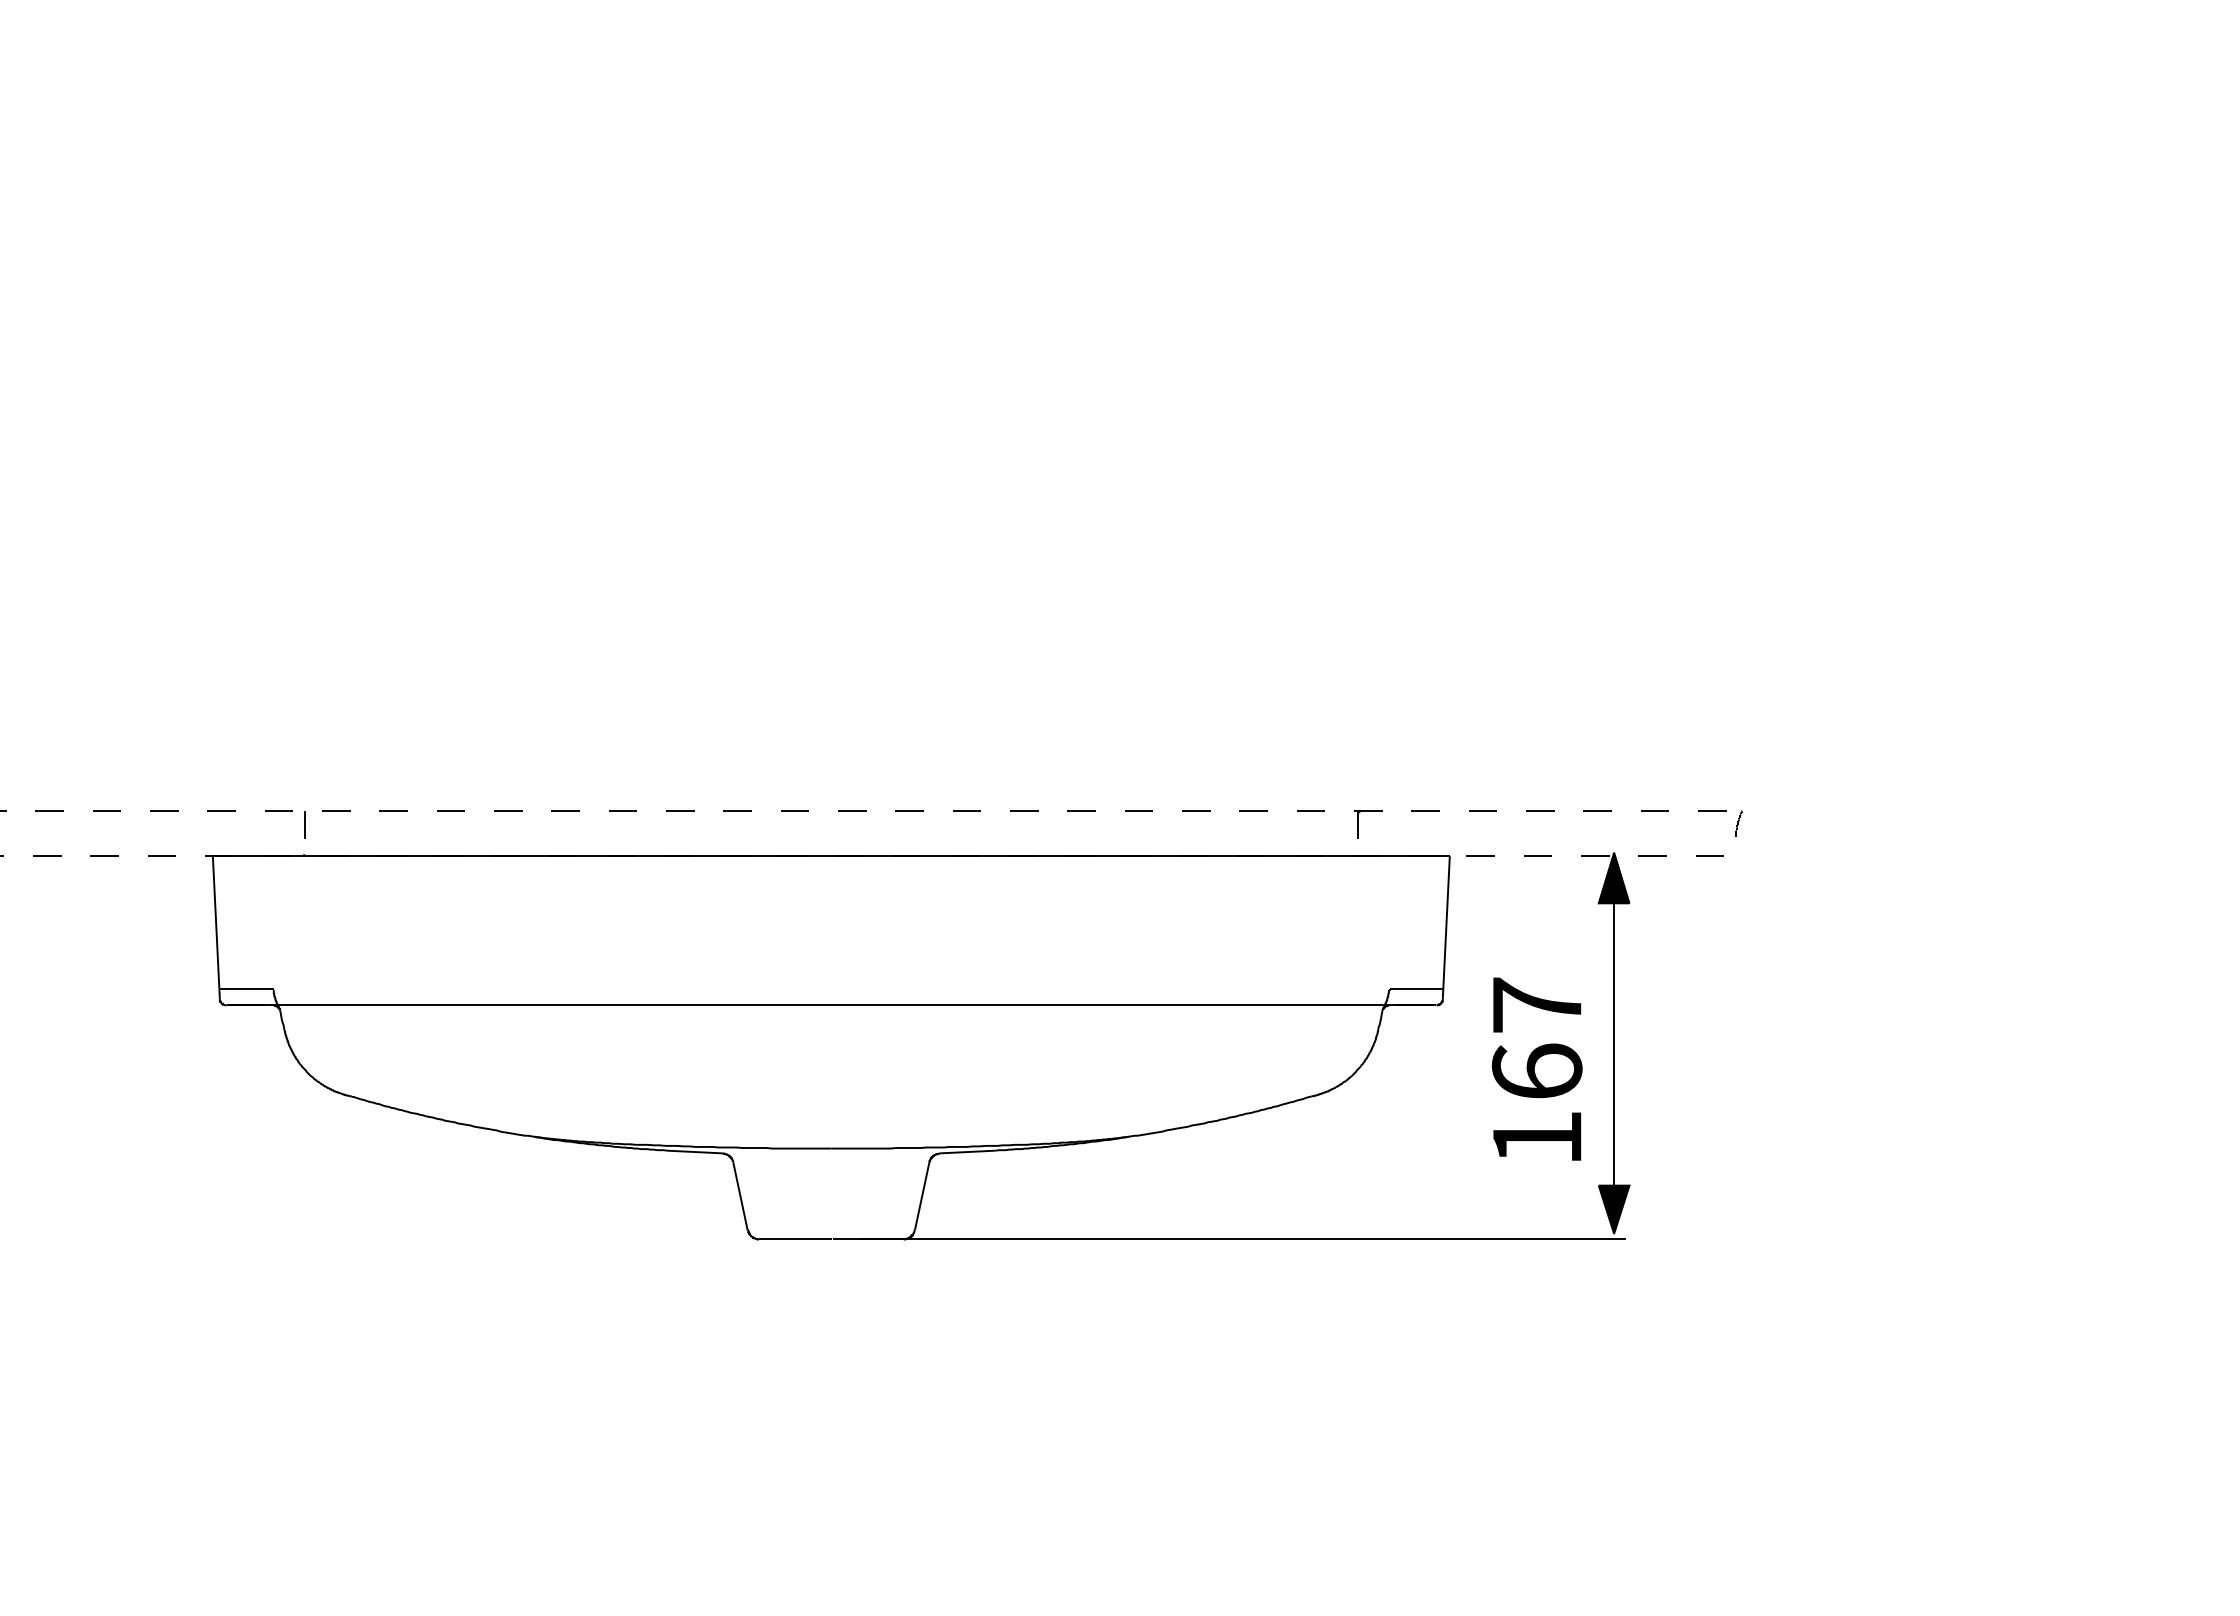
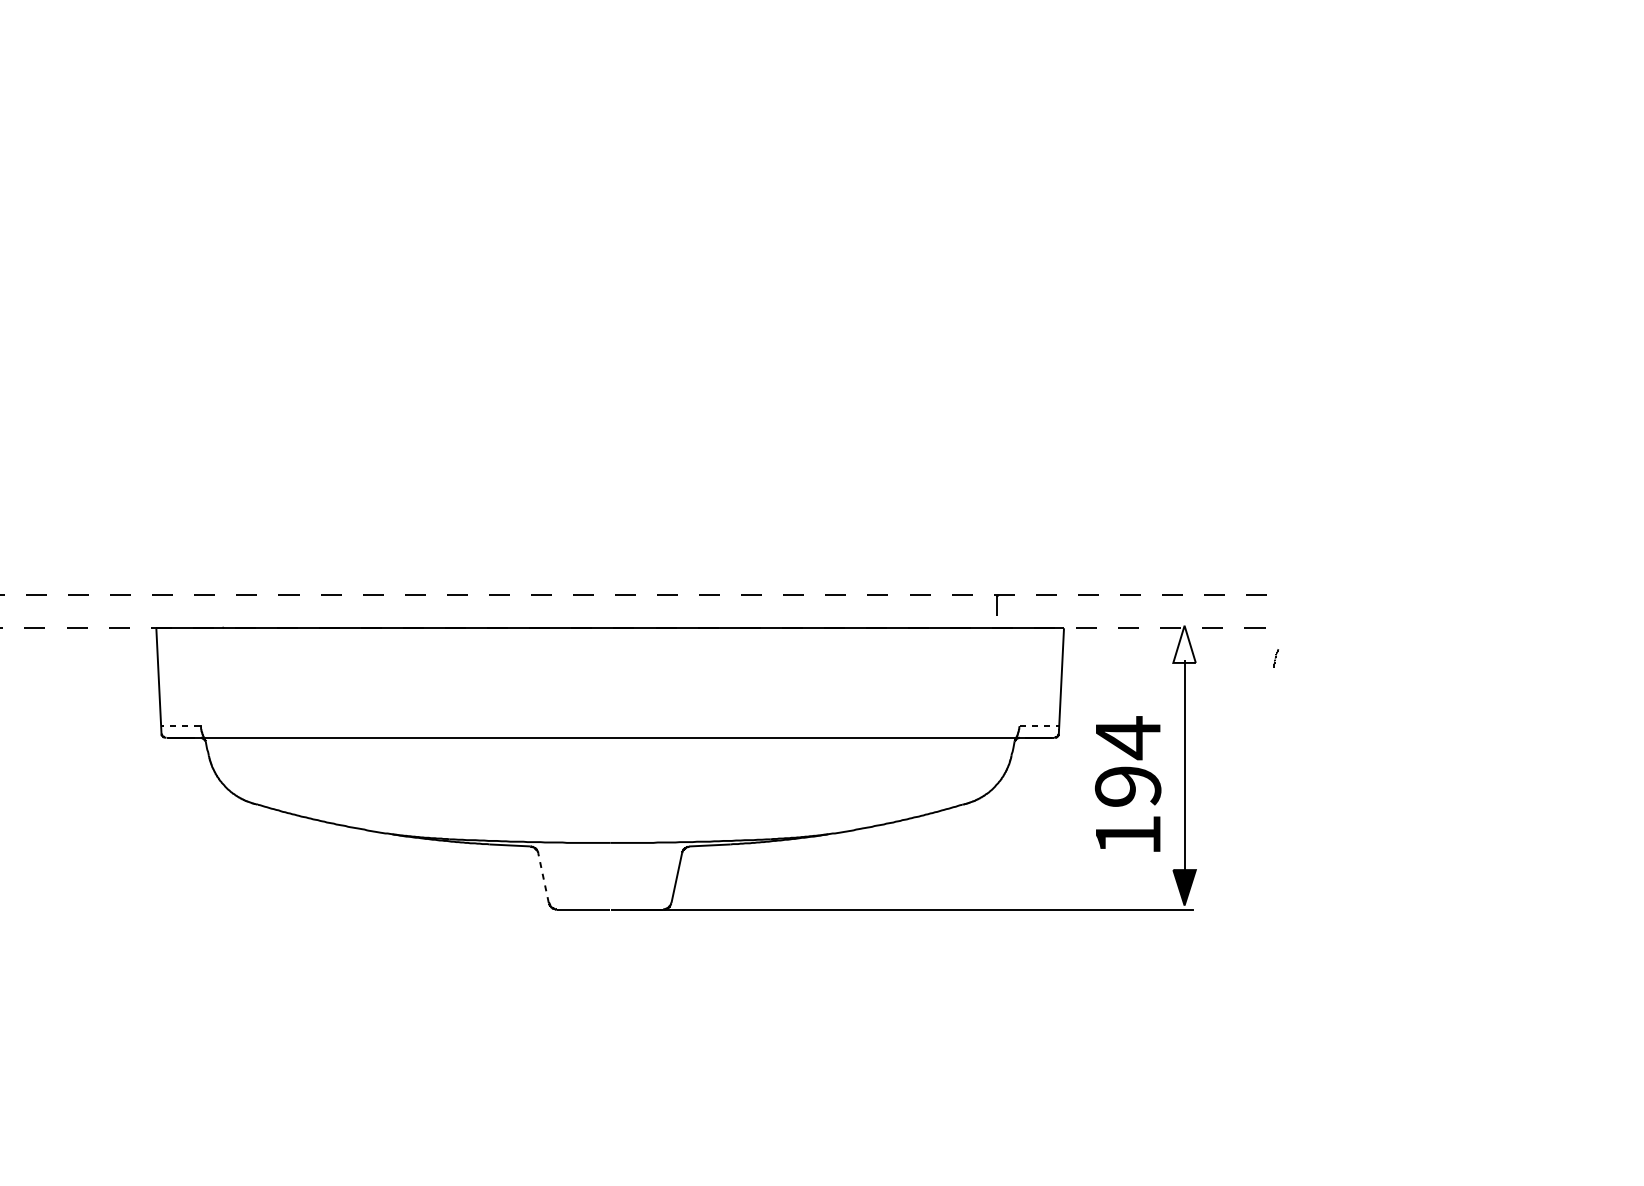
curve: (1738, 823) -> (1275, 658), moved
line: (304, 824) -> (223, 605), removed
fill: (1613, 877) -> (1184, 643), removed
line: (245, 989) -> (180, 726), solid -> dashed
line: (1417, 989) -> (1040, 726), solid -> dashed
text: (1536, 1037) -> (1127, 761), 167 -> 194
line: (740, 1196) -> (543, 878), solid -> dashed

